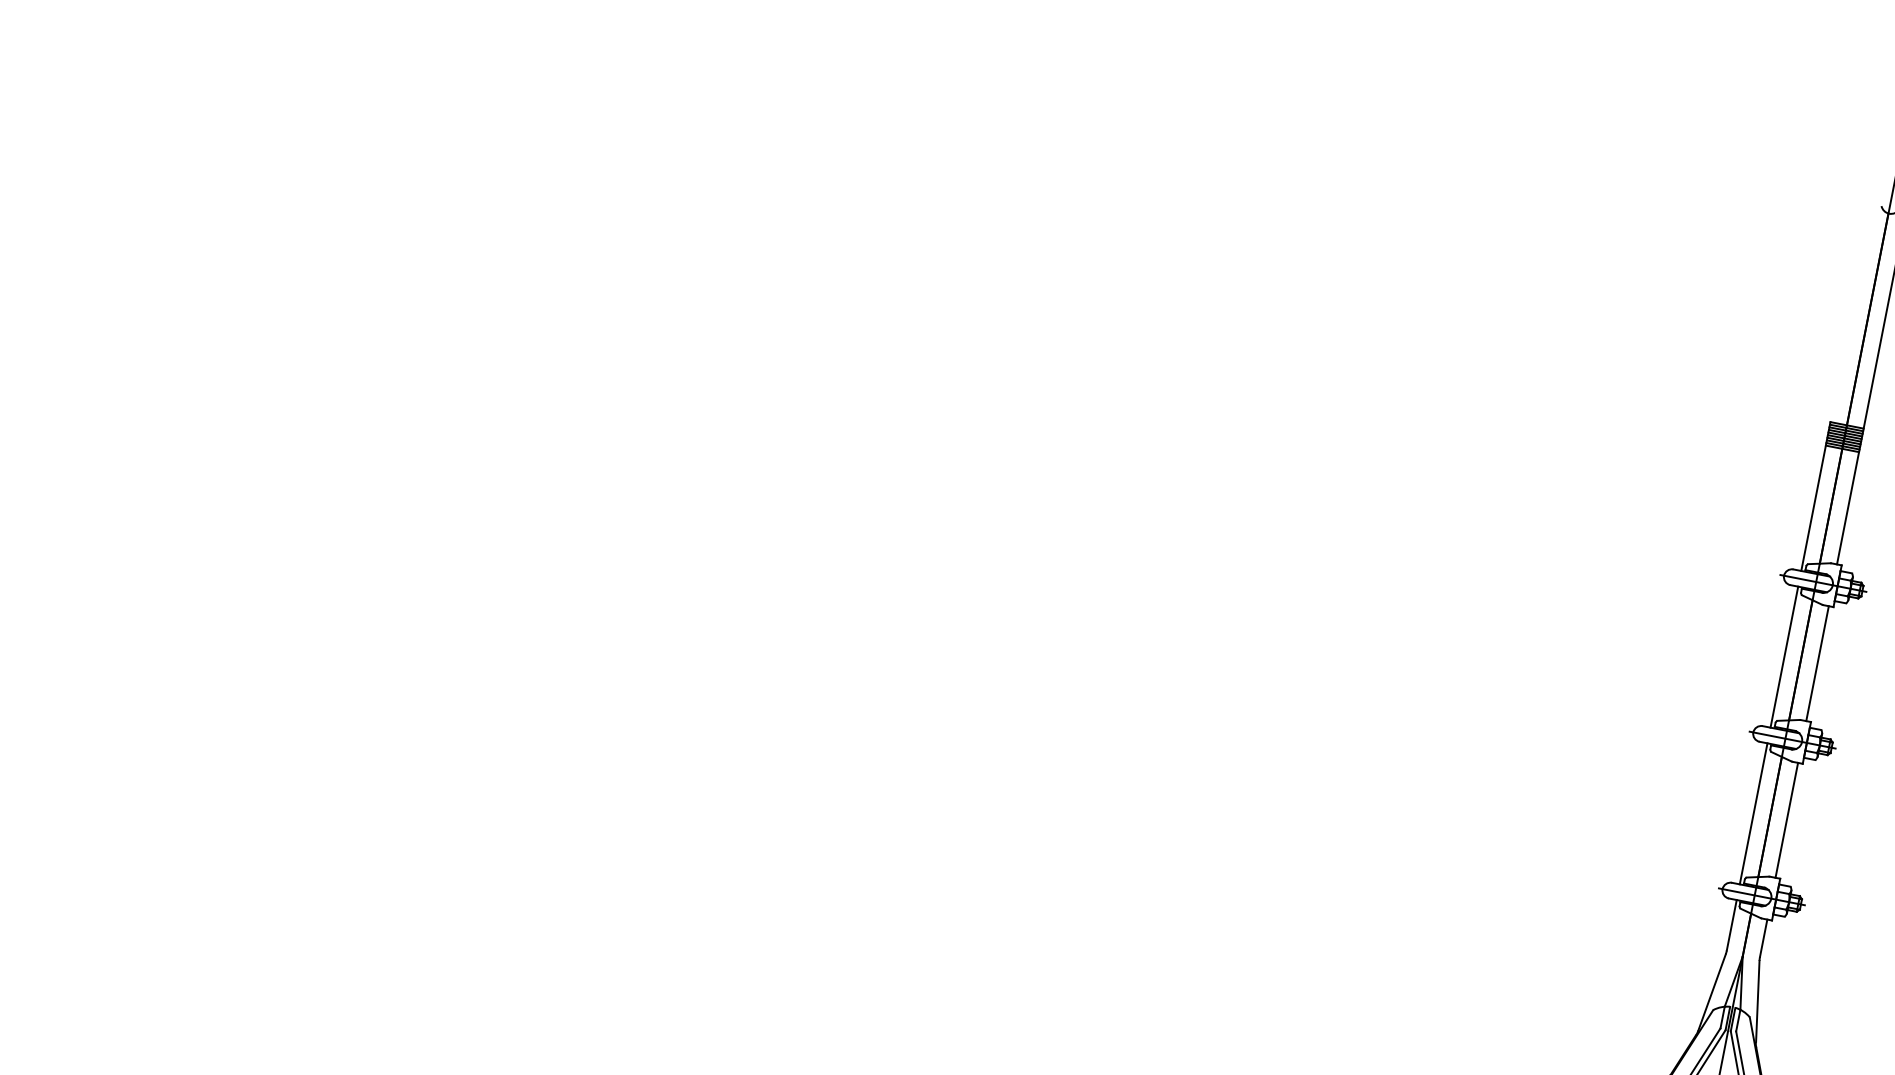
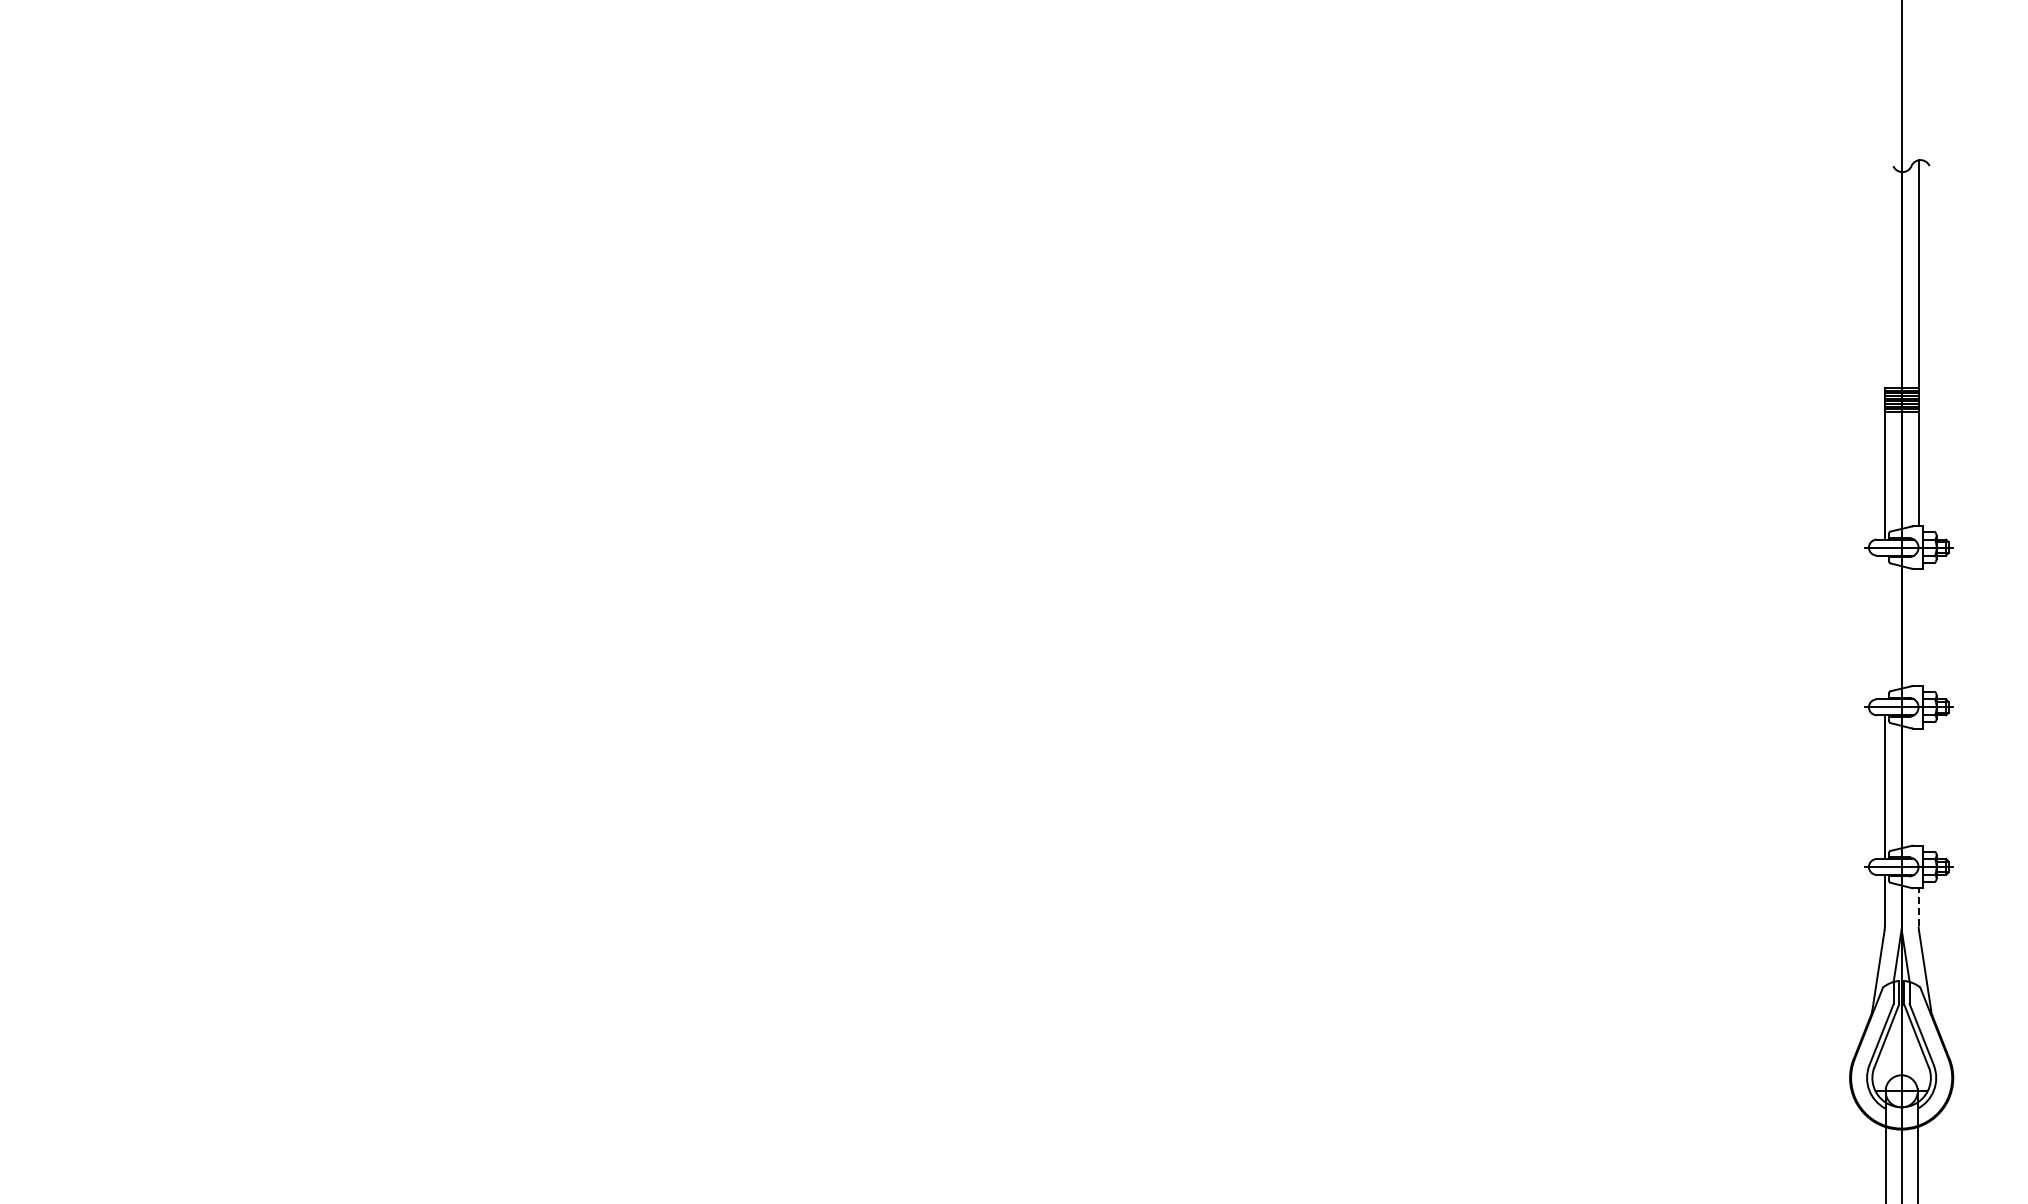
line: (1784, 657) -> (1884, 627), removed
line: (1817, 663) -> (1918, 627), removed
line: (1786, 819) -> (1918, 786), removed
line: (1763, 937) -> (1918, 906), solid -> dashed

